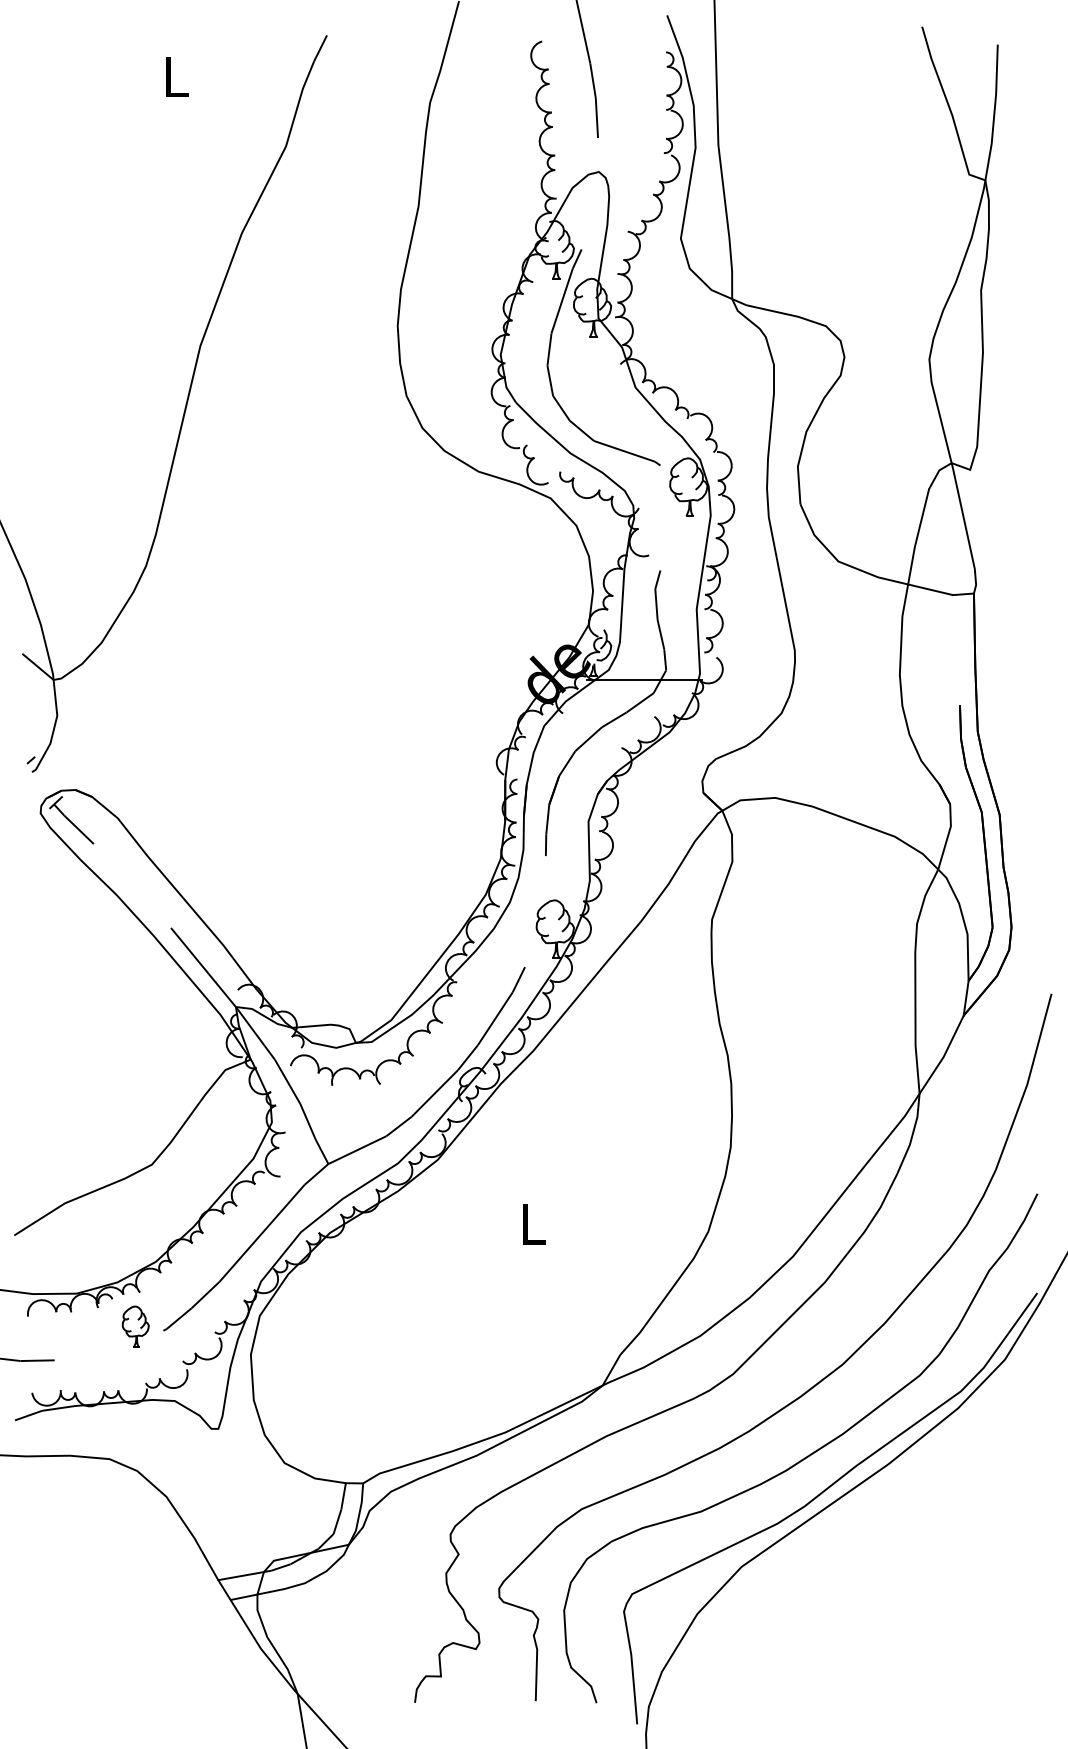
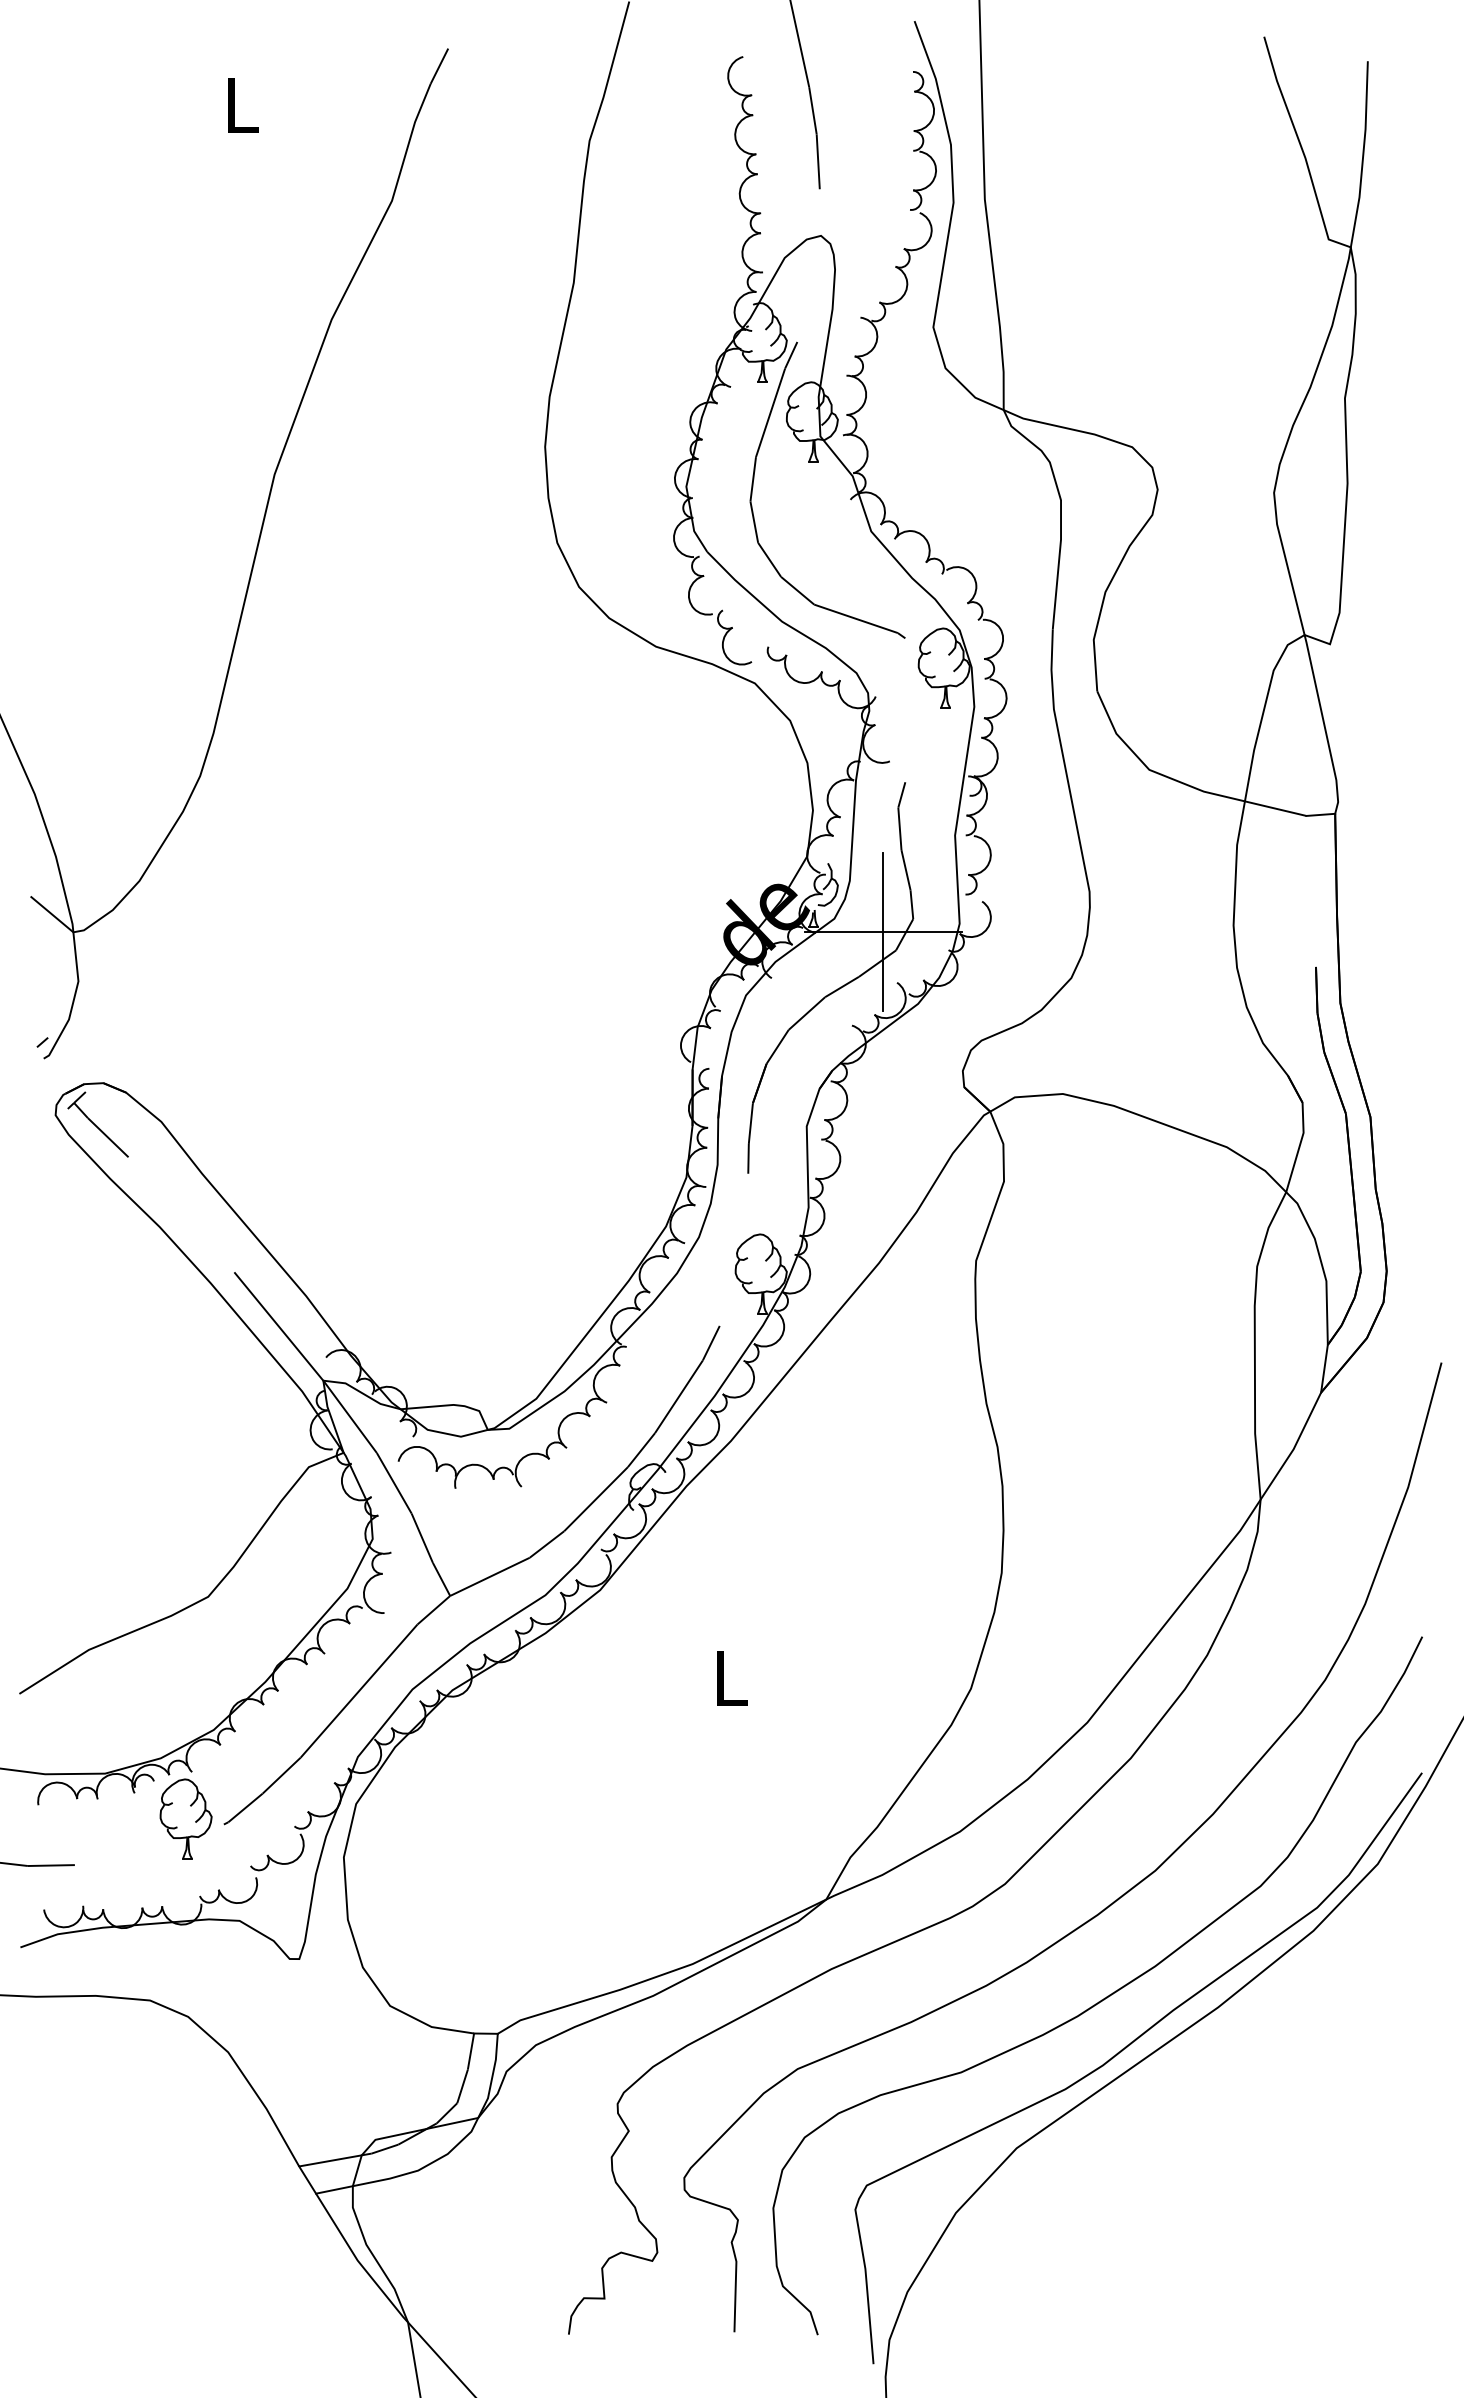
line: (644, 680) -> (883, 932), added
part: (135, 1326) -> (185, 1818), size x1.43

